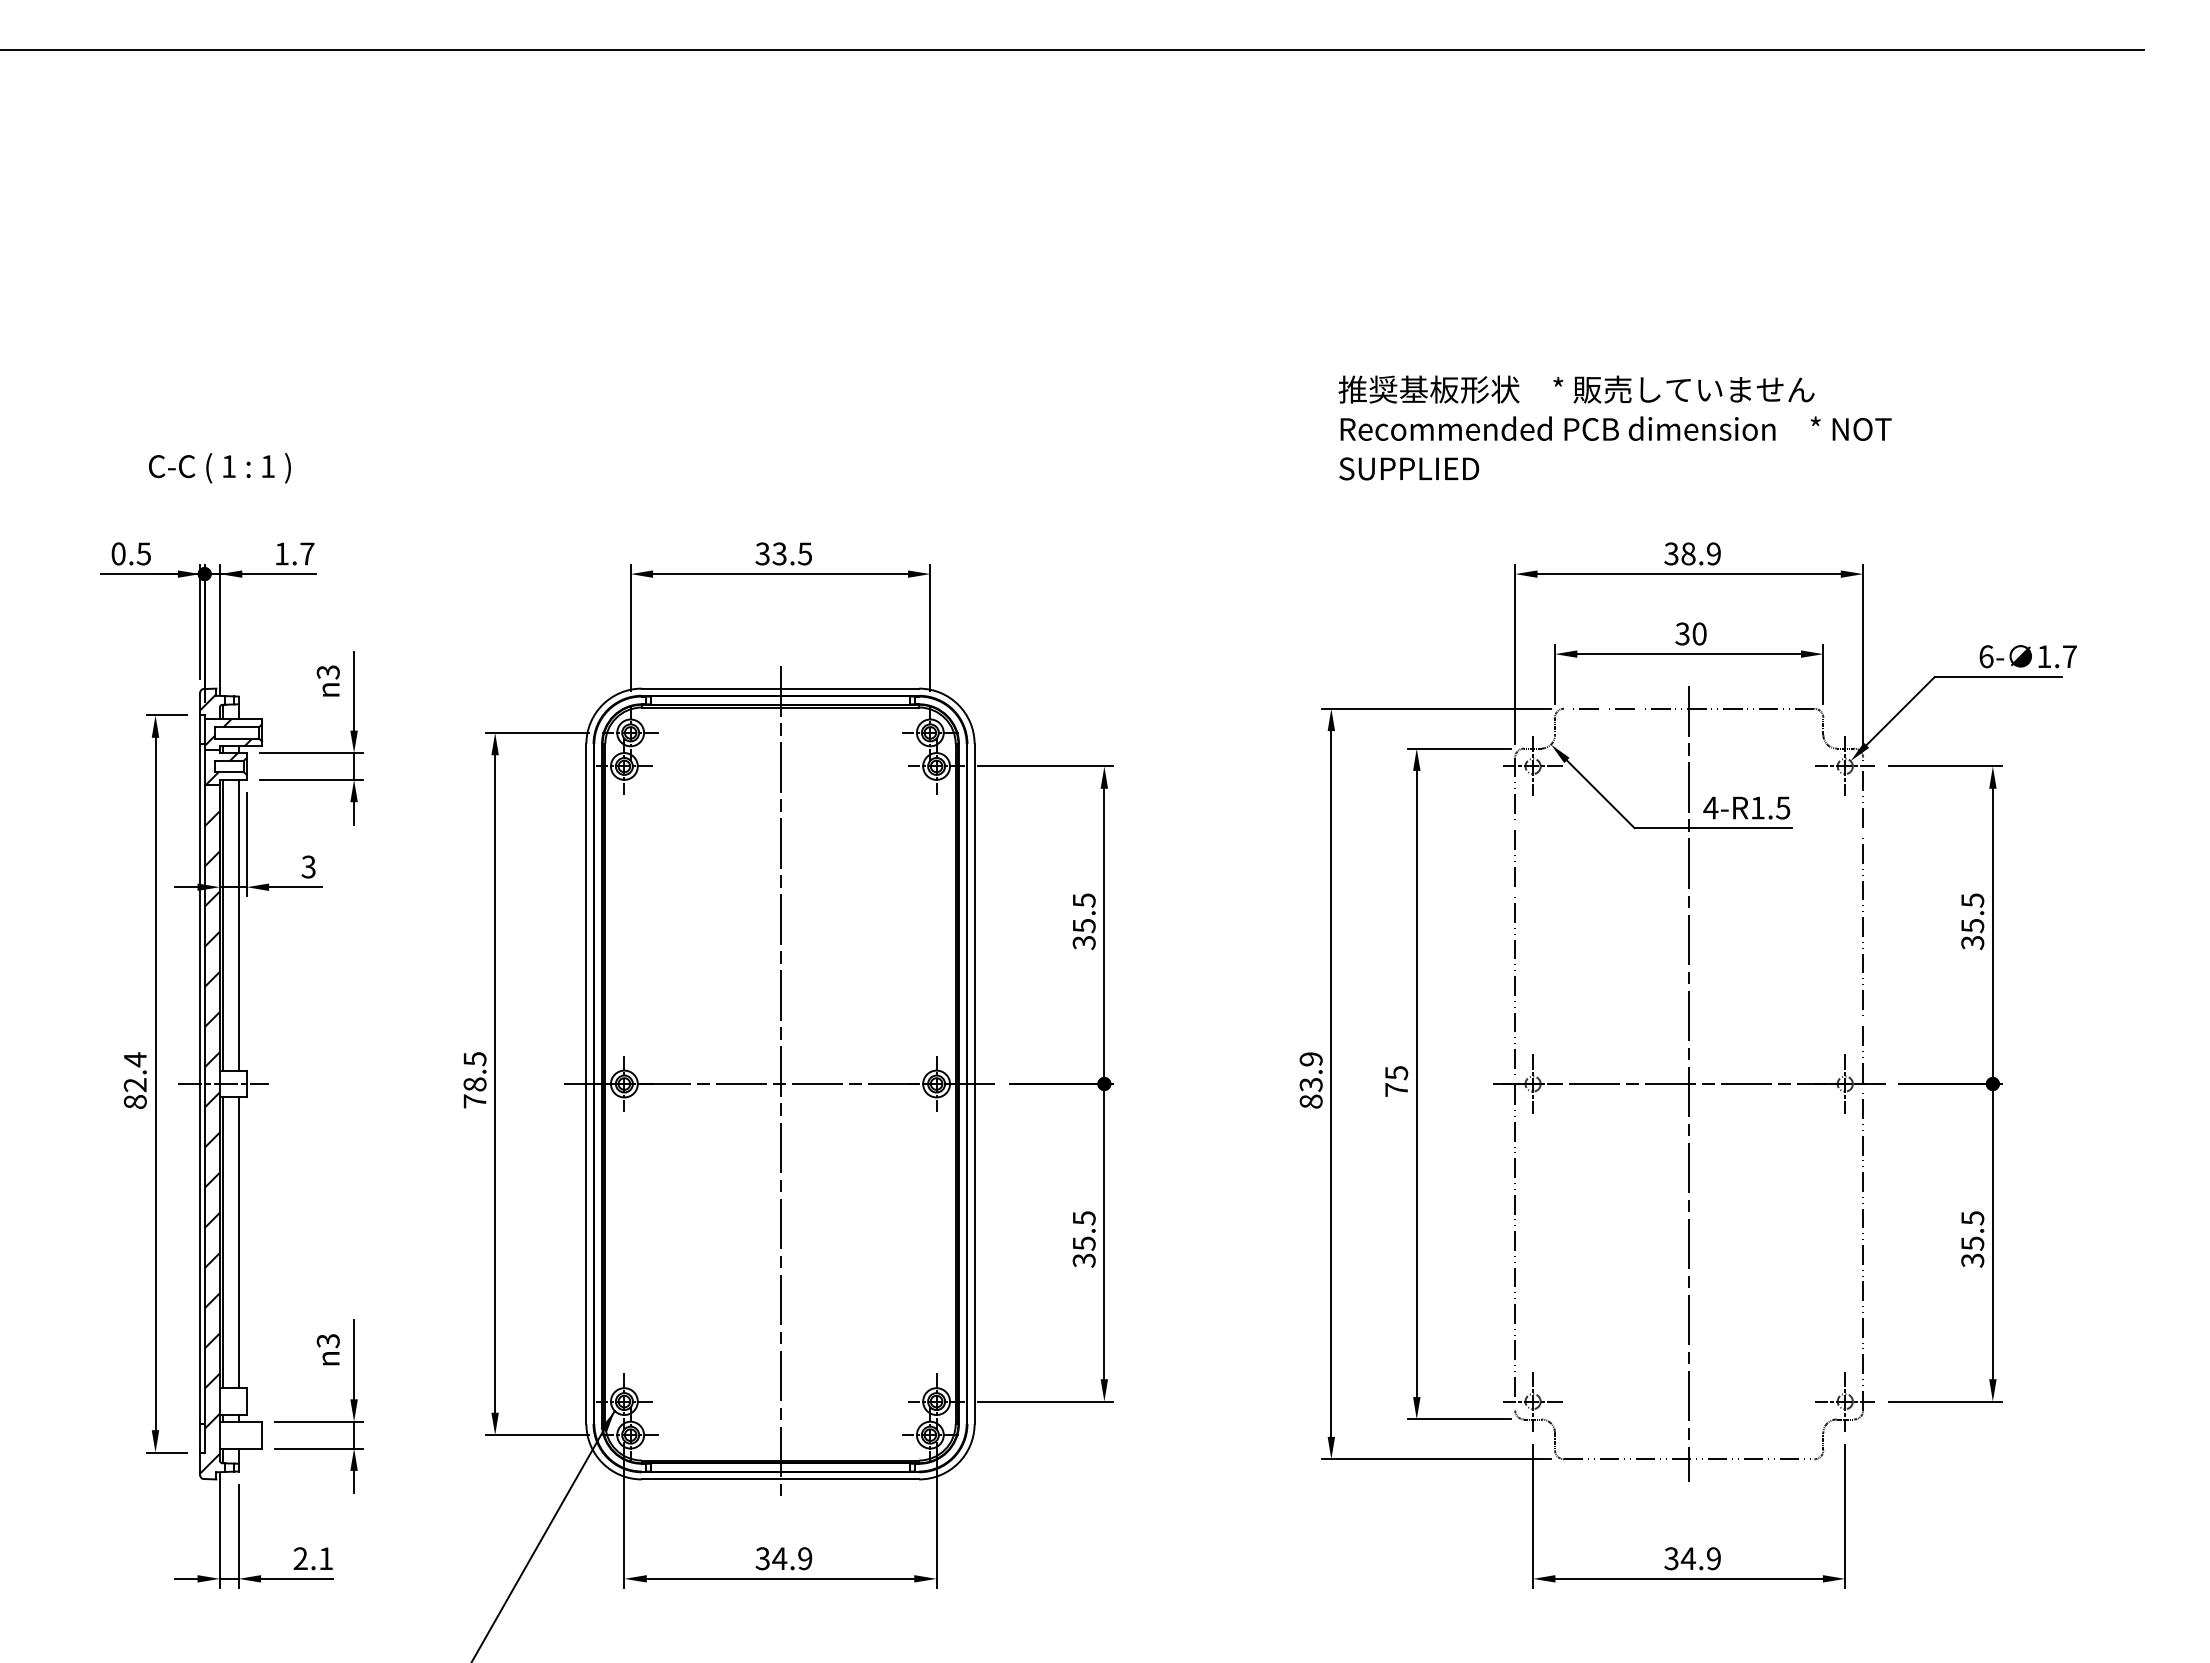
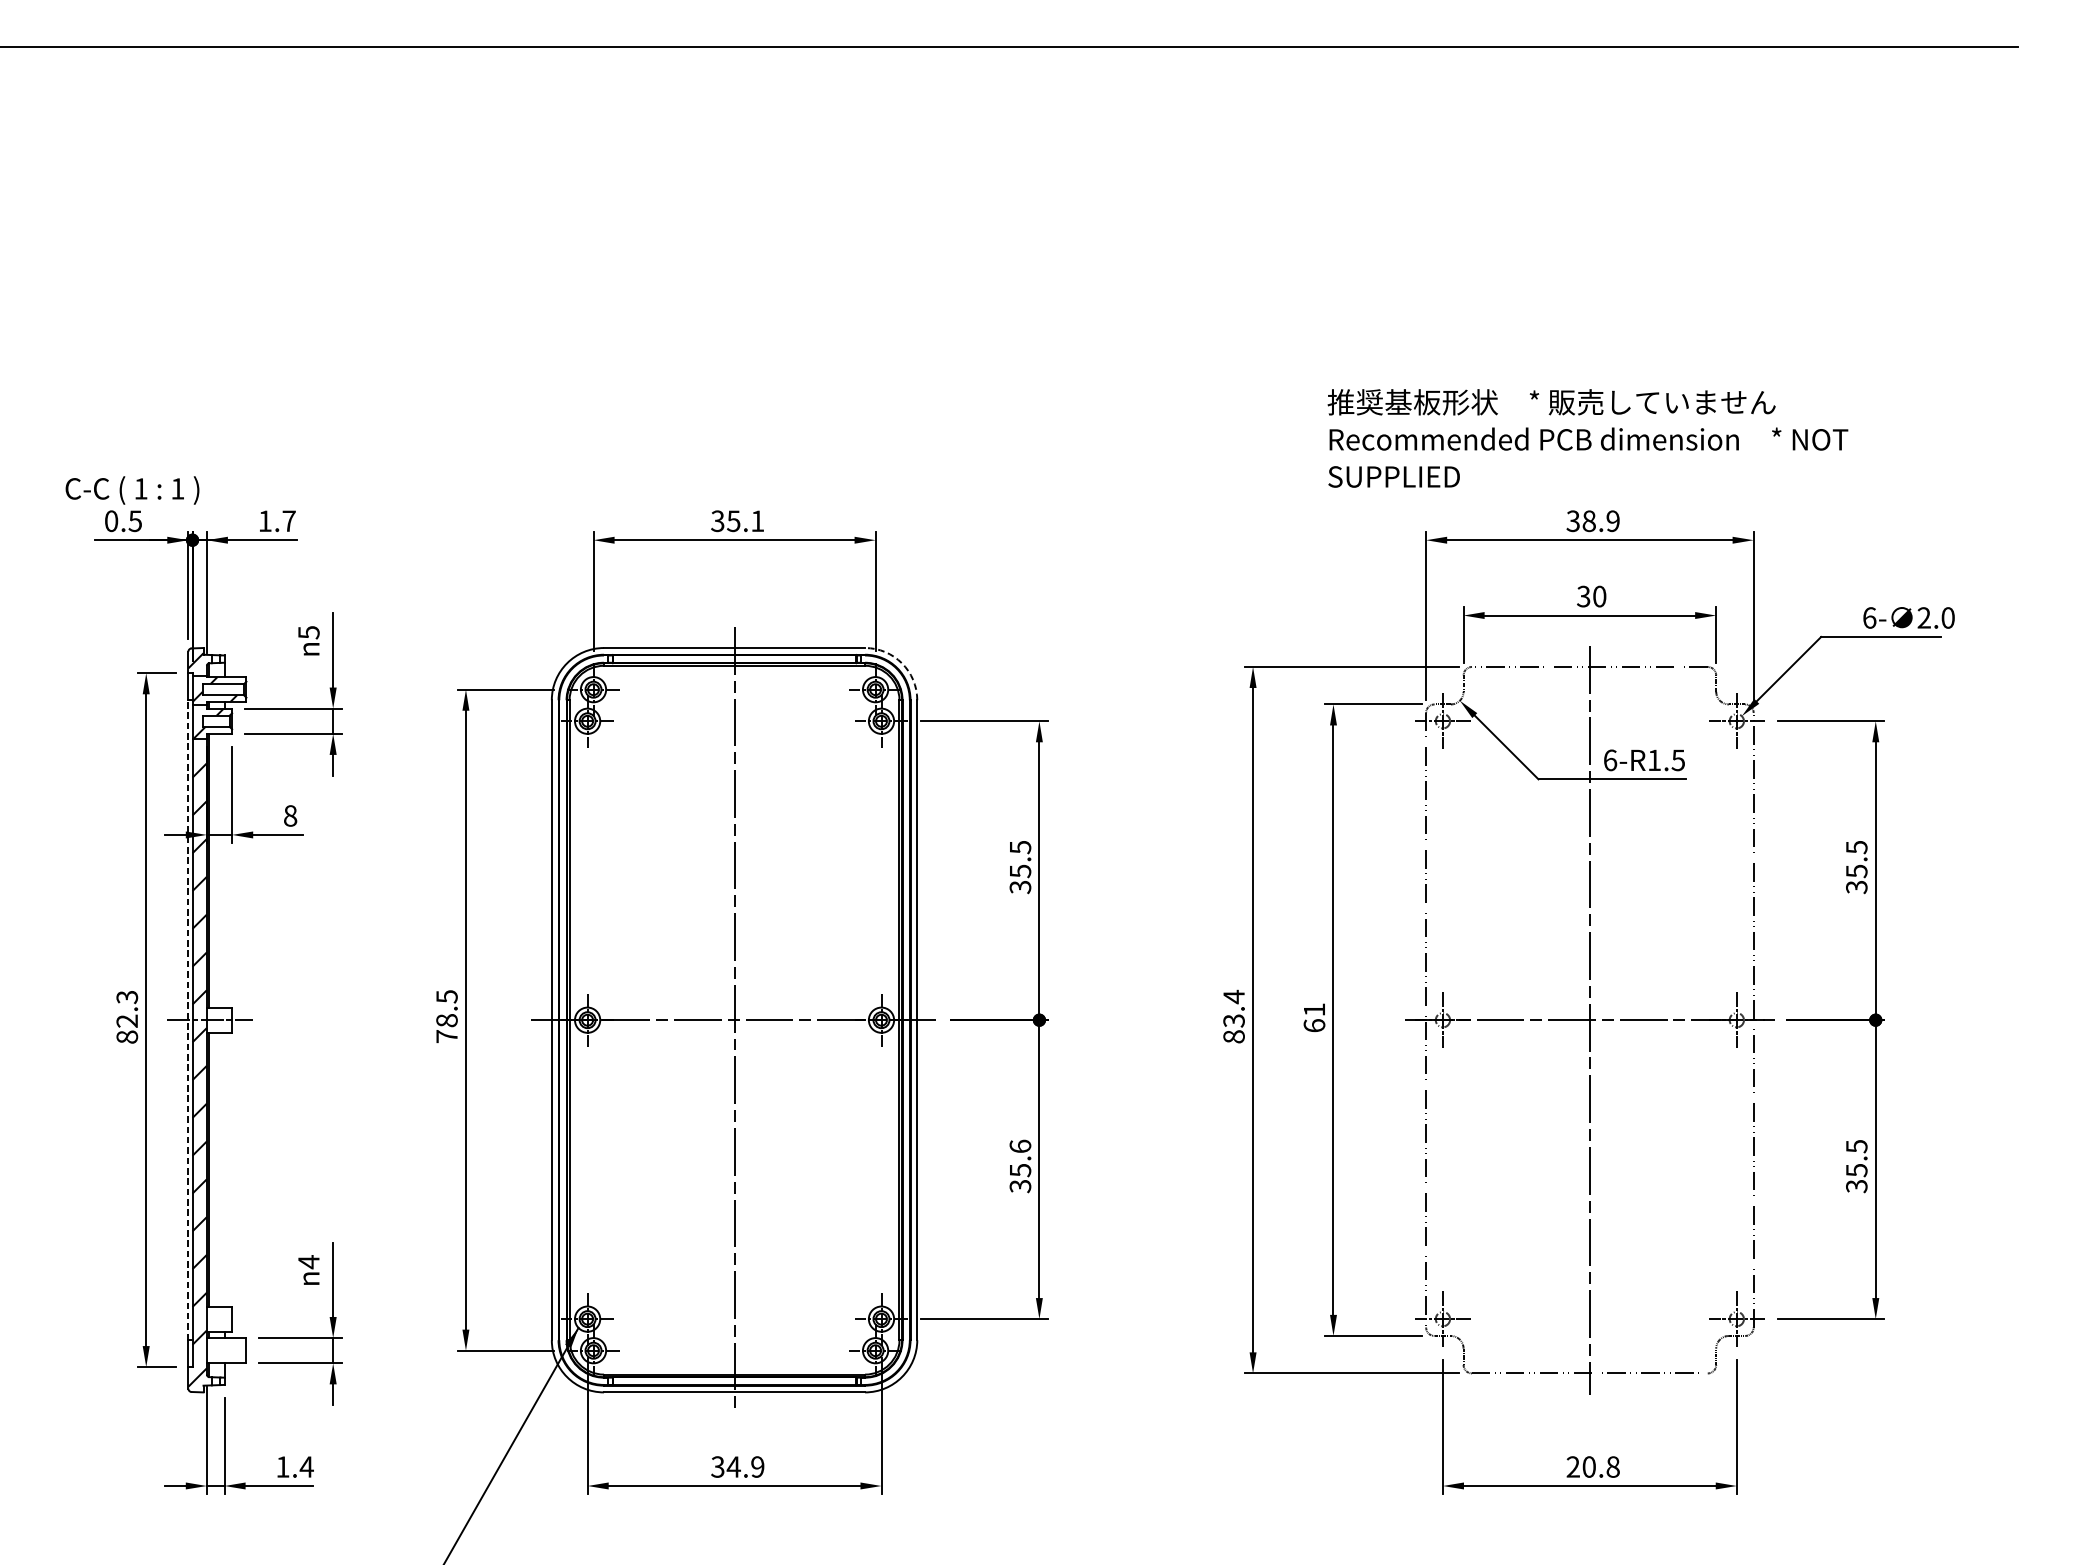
text: (1614, 427) -> (1587, 437), moved
text: (219, 468) -> (132, 490), moved
text: (792, 553) -> (745, 520), 33.5 -> 35.1
text: (2056, 656) -> (1935, 617), 1.7 -> 2.0
text: (327, 672) -> (308, 632), 3 -> 5
arc: (958, 704) -> (902, 662), solid -> dashed
text: (1710, 807) -> (1609, 759), 4-R1.5 -> 6-R1.5
text: (308, 866) -> (290, 815), 3 -> 8
line: (238, 924) -> (224, 870), removed
text: (134, 1059) -> (126, 997), 82.4 -> 82.3
text: (1310, 1059) -> (1233, 997), 83.9 -> 83.4
text: (1396, 1081) -> (1314, 1017), 75 -> 61
line: (200, 1084) -> (188, 1020), solid -> dashed
text: (1083, 1218) -> (1019, 1146), 35.5 -> 35.6
line: (238, 1242) -> (224, 1169), removed
text: (327, 1340) -> (308, 1261), 3 -> 4
text: (313, 1558) -> (294, 1466), 2.1 -> 1.4
text: (1692, 1558) -> (1593, 1466), 34.9 -> 20.8

